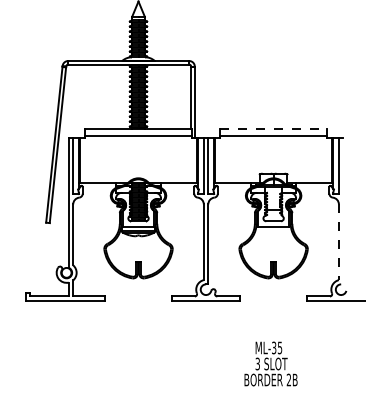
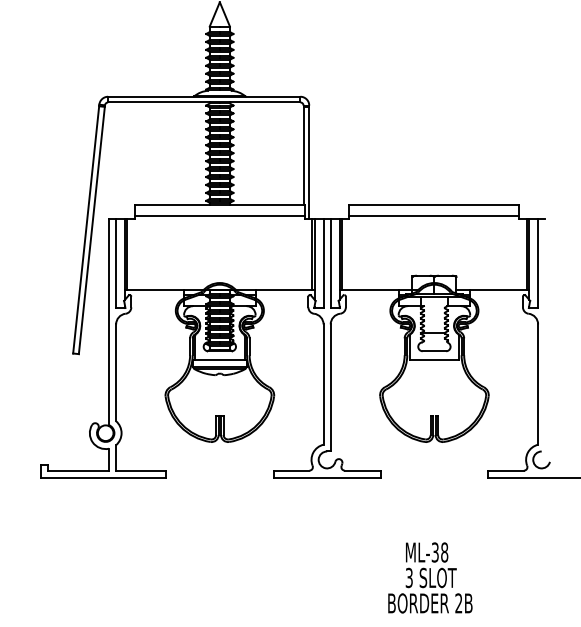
line: (274, 129) -> (435, 205), dashed -> solid
line: (338, 242) -> (537, 384), dashed -> solid
text: (279, 347) -> (443, 551), ML-35 -> ML-38

